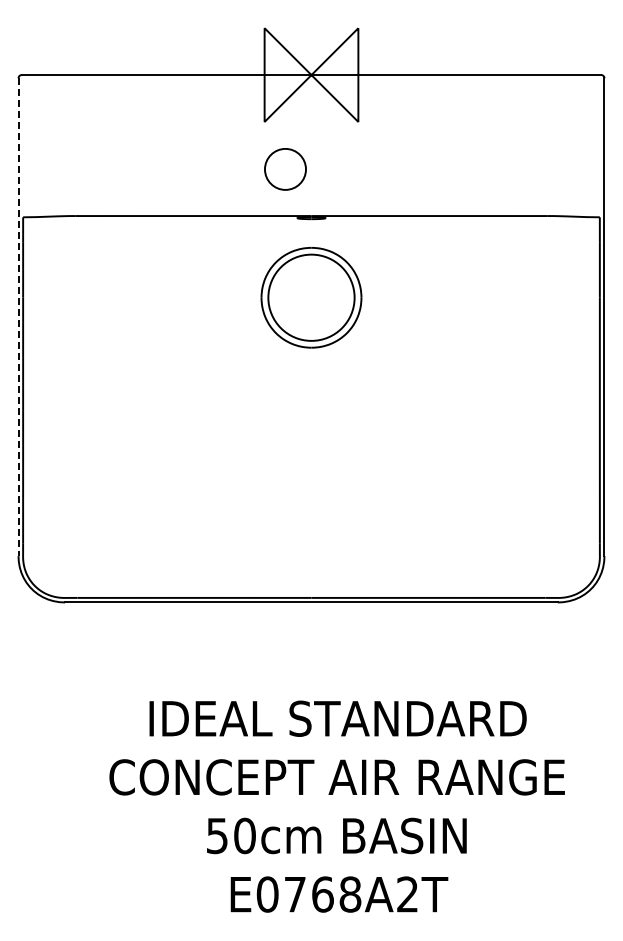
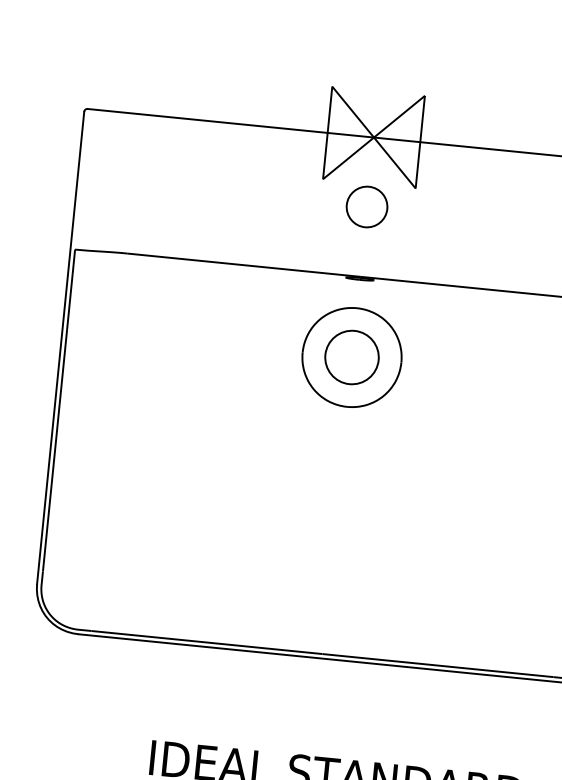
circle: (285, 169) -> (367, 207), moved
circle: (311, 297) -> (352, 357), size x0.62
line: (18, 317) -> (60, 348), dashed -> solid

